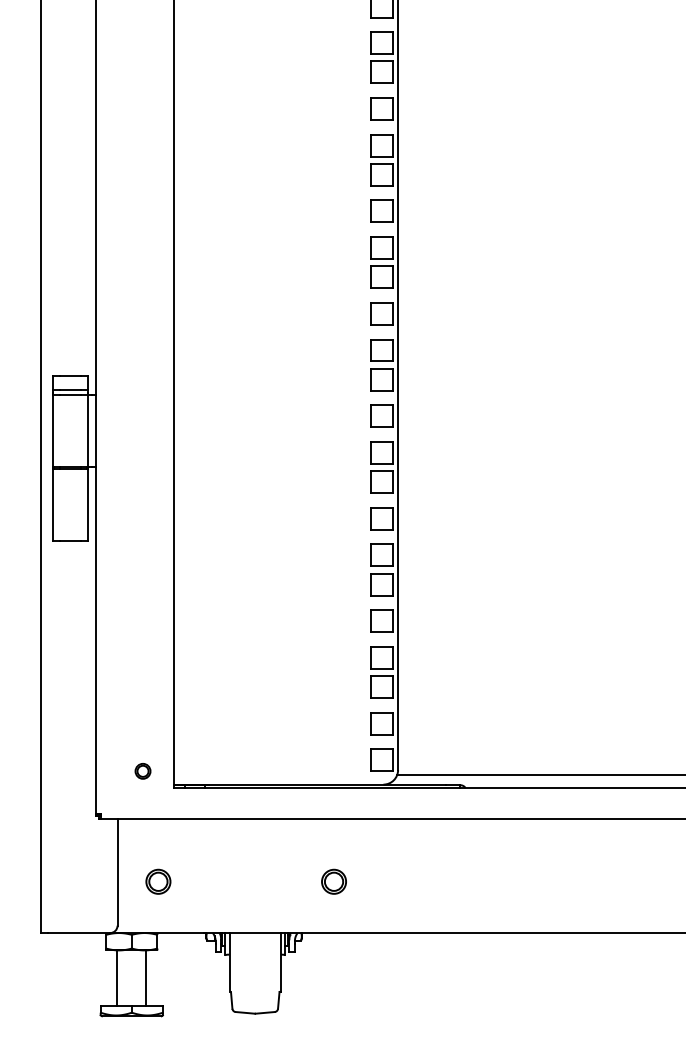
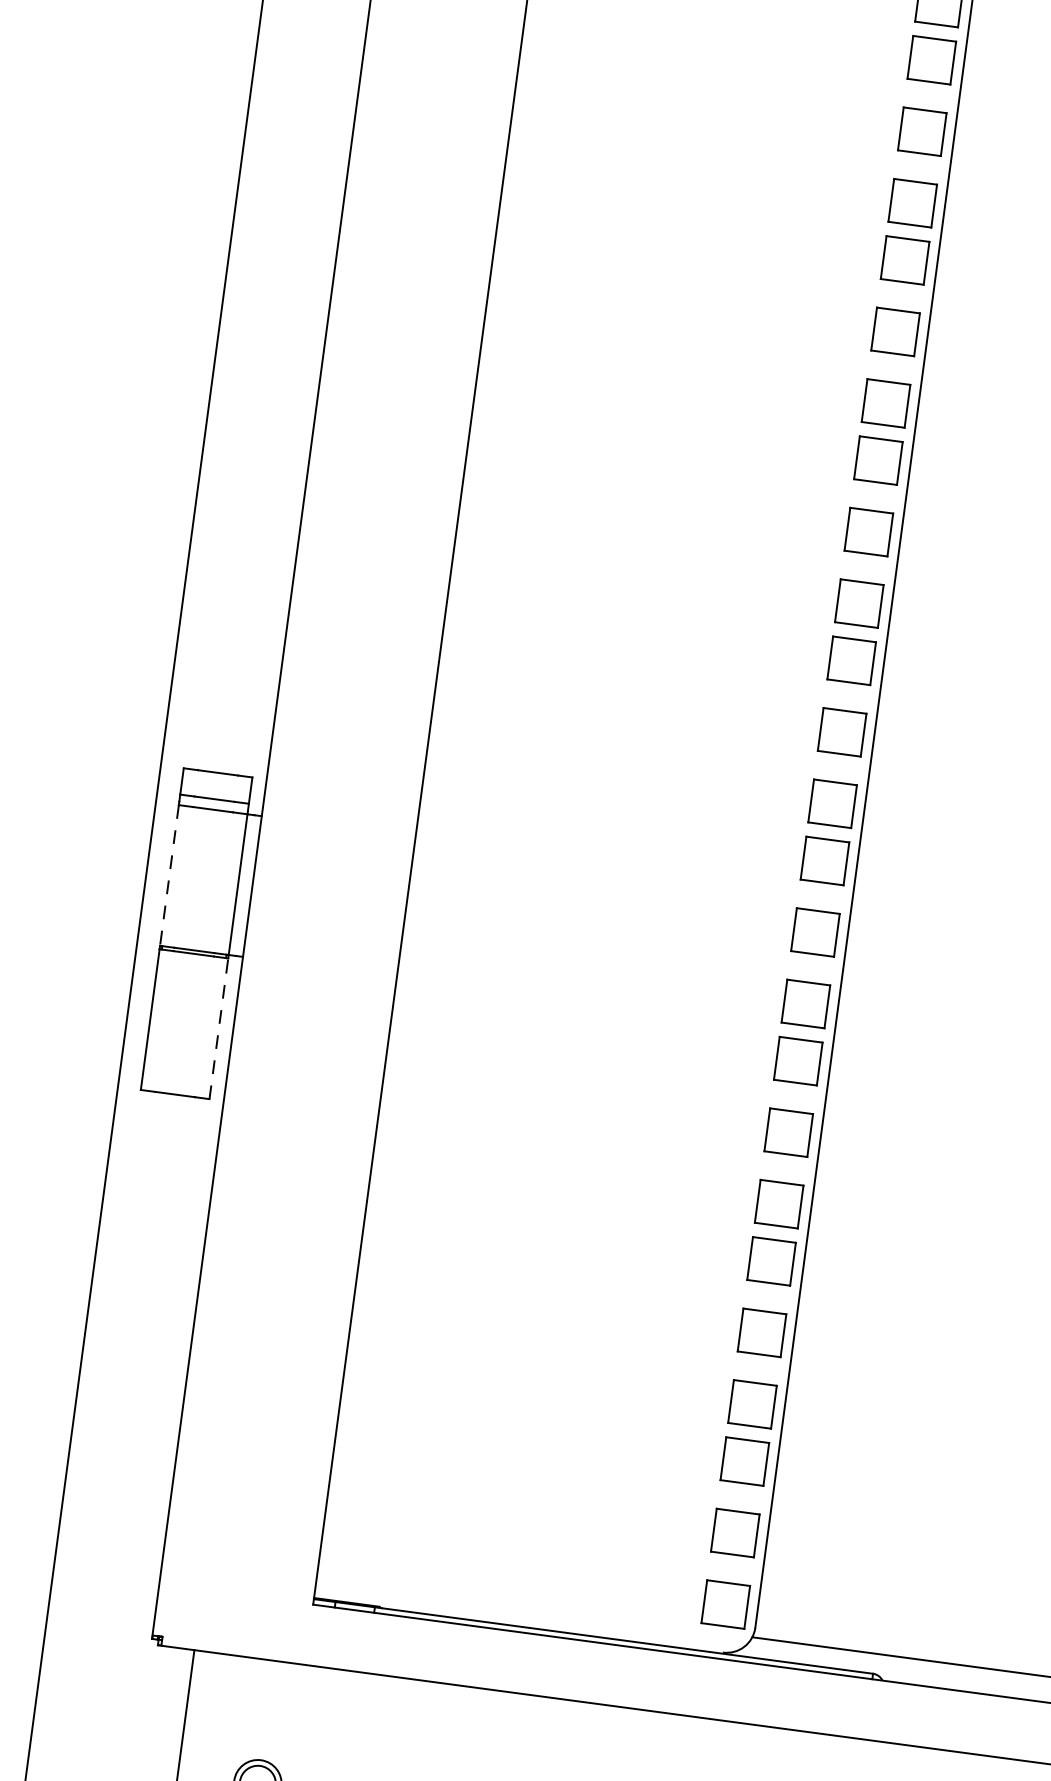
line: (53, 431) -> (170, 876), solid -> dashed
line: (88, 504) -> (219, 1028), solid -> dashed
part: (142, 771) -> (255, 1564), removed

